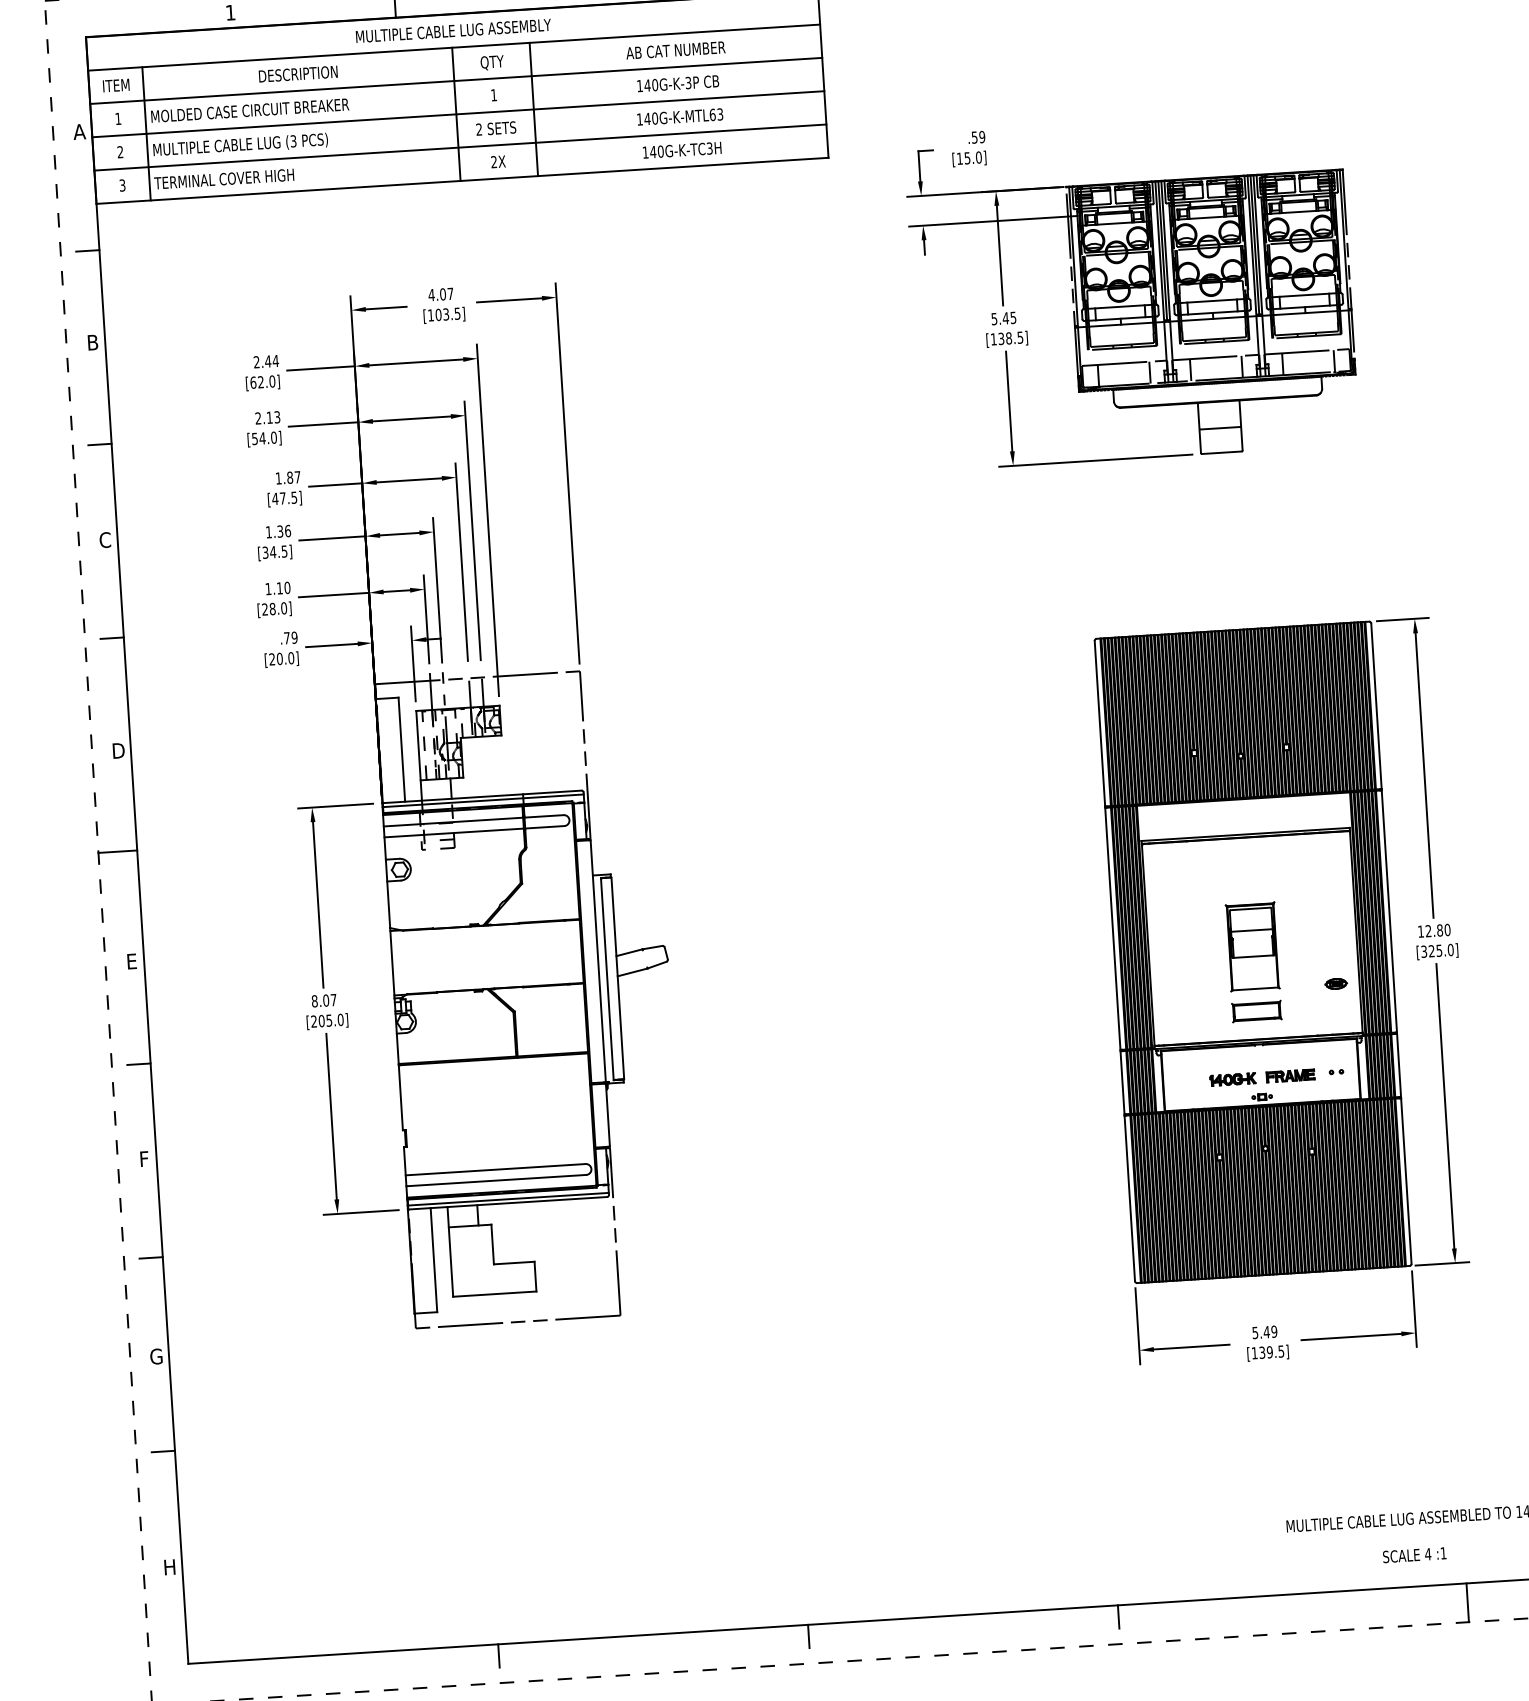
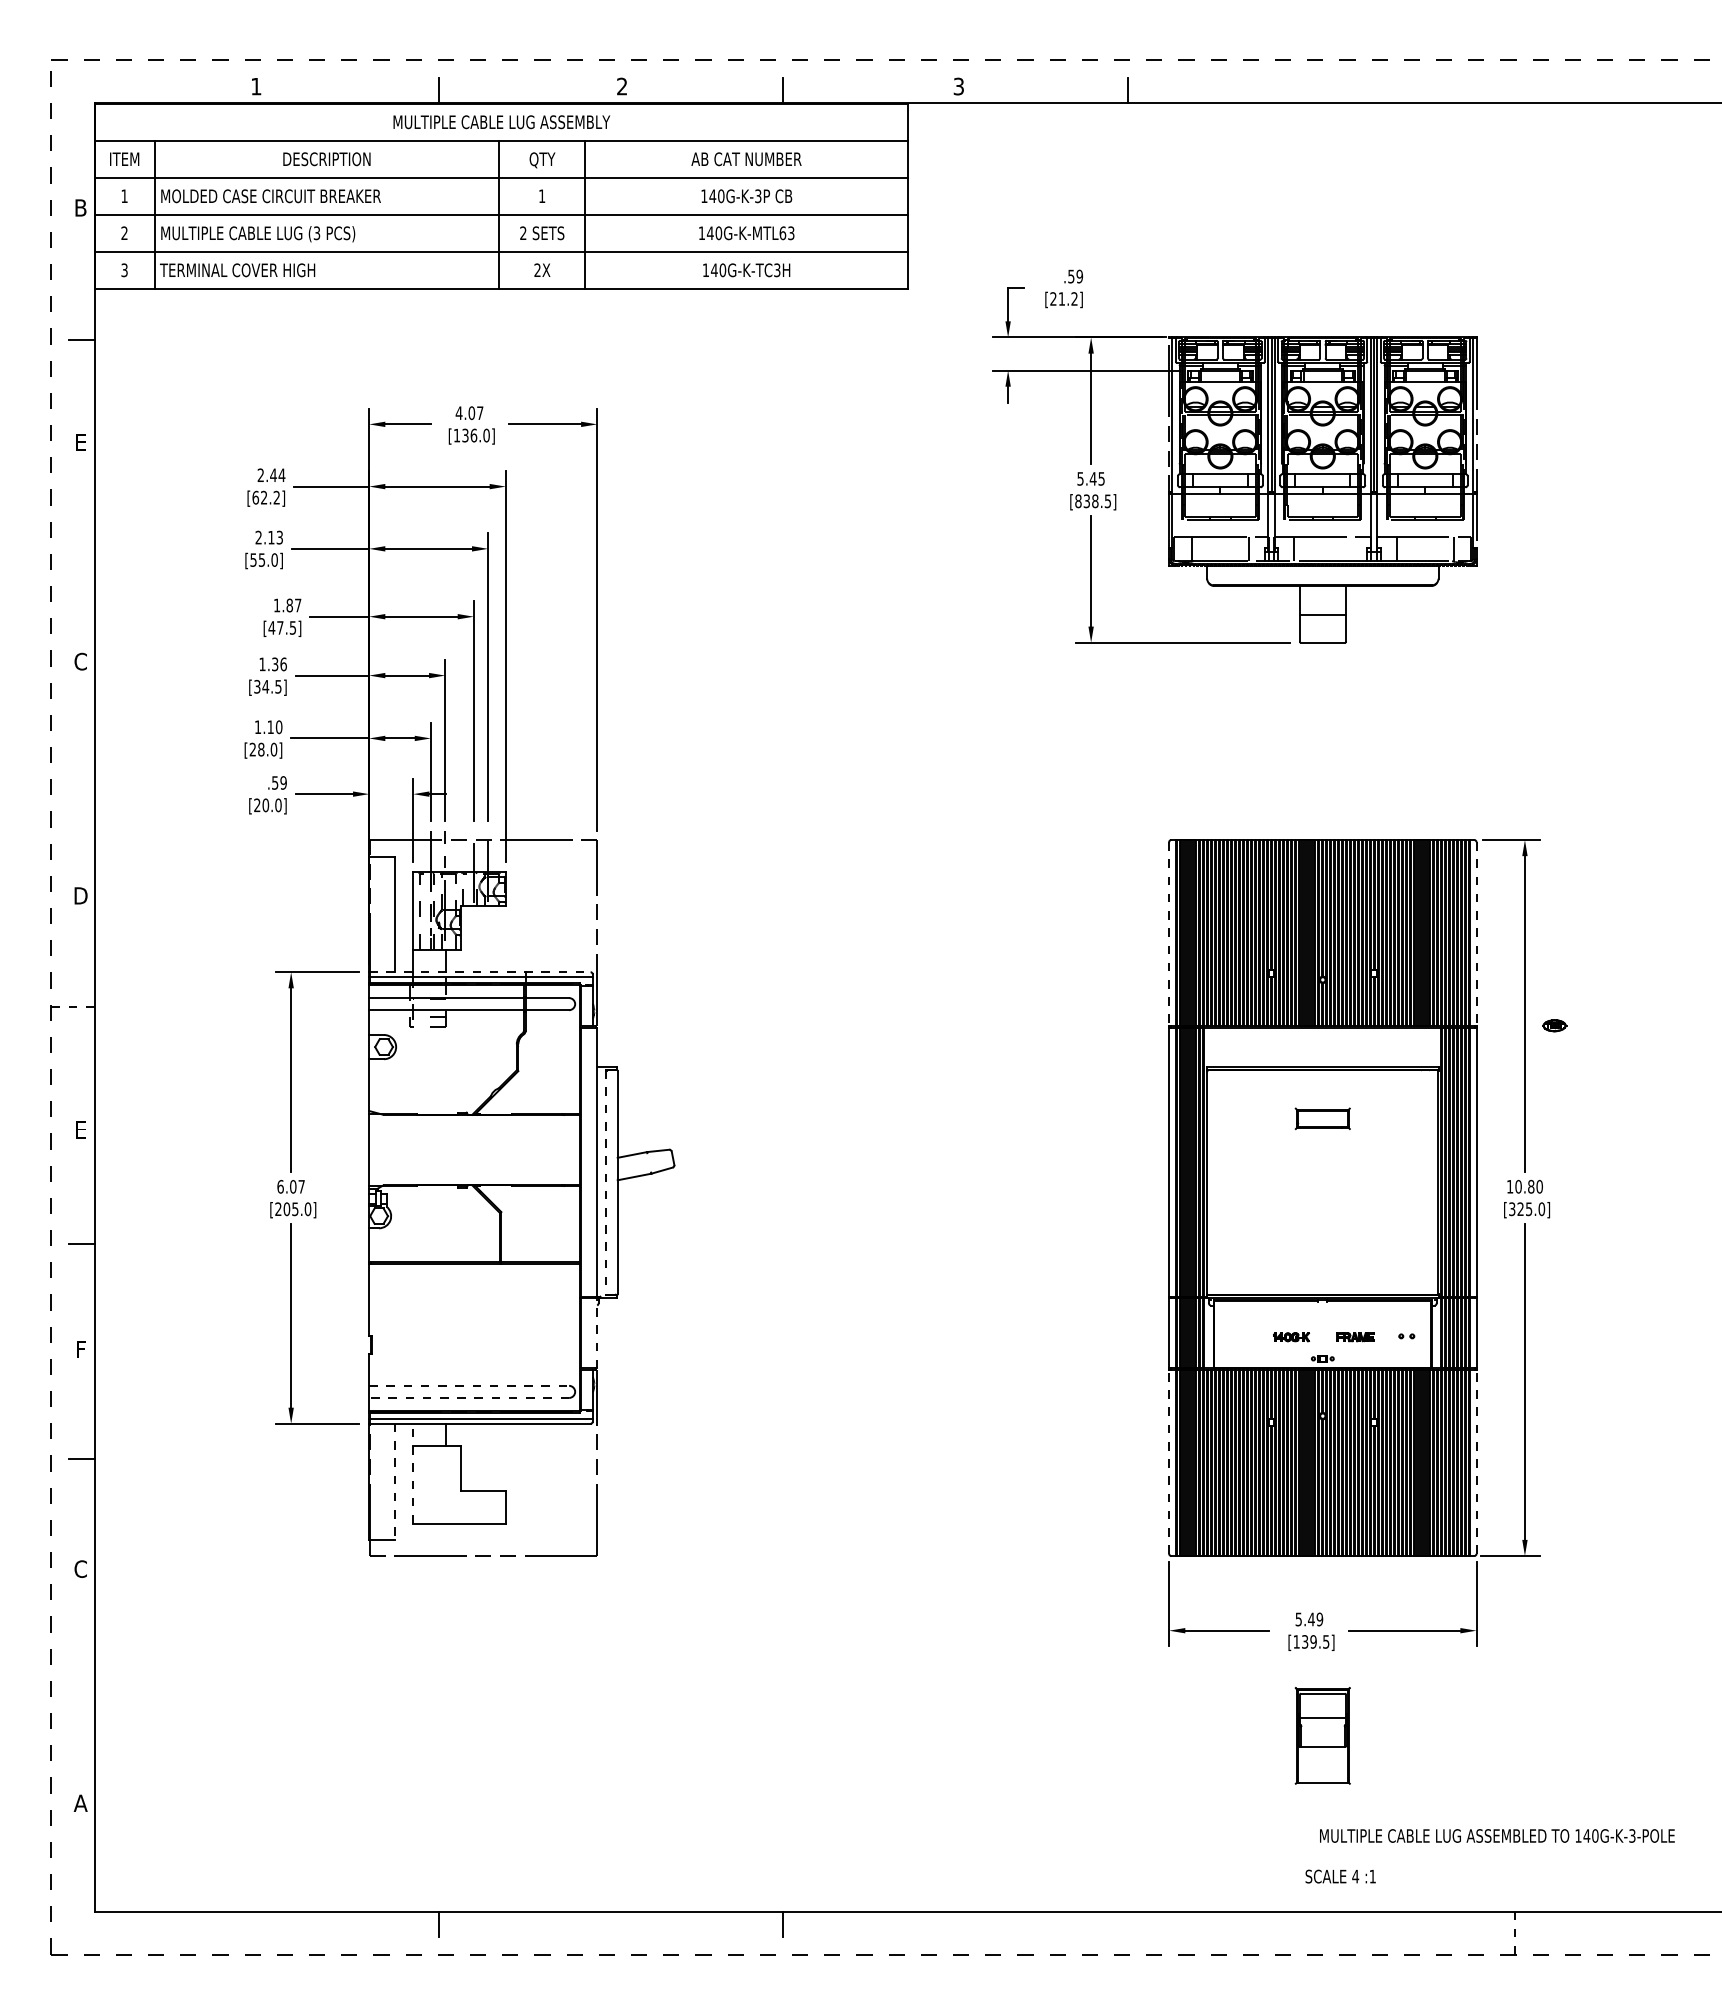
text: (79, 131) -> (80, 207), A -> B
text: (968, 157) -> (1063, 298), [15.0] -> [21.2]
text: (447, 314) -> (475, 435), [103.5] -> [136.0]
text: (993, 339) -> (1078, 501), [138.5] -> [838.5]
text: (92, 342) -> (80, 441), B -> E
line: (1242, 366) -> (1351, 548), removed
text: (272, 381) -> (276, 497), [62.0] -> [62.2]
text: (262, 437) -> (261, 559), [54.0] -> [55.0]
line: (99, 444) -> (81, 555), removed
line: (112, 637) -> (81, 770), removed
text: (287, 637) -> (275, 782), .79 -> .59
line: (1376, 706) -> (1476, 934), solid -> dashed
line: (1100, 723) -> (1169, 934), solid -> dashed
line: (481, 797) -> (479, 972), solid -> dashed
line: (118, 851) -> (73, 1007), solid -> dashed
text: (1428, 930) -> (1518, 1186), 12.80 -> 10.80
part: (1252, 946) -> (1322, 1735), moved
line: (607, 979) -> (606, 1183), solid -> dashed
part: (1336, 983) -> (1554, 1025), moved
text: (314, 1001) -> (280, 1186), 8.07 -> 6.07
part: (1256, 1011) -> (1322, 1118), moved
part: (1290, 1075) -> (1355, 1336), size x0.7
part: (1232, 1078) -> (1291, 1336), size x0.7
line: (608, 1114) -> (597, 1332), solid -> dashed
line: (495, 1169) -> (469, 1385), solid -> dashed
line: (496, 1180) -> (469, 1397), solid -> dashed
line: (1406, 1180) -> (1476, 1461), solid -> dashed
line: (1130, 1198) -> (1169, 1461), solid -> dashed
line: (450, 1251) -> (413, 1473), solid -> dashed
line: (433, 1259) -> (394, 1481), solid -> dashed
text: (156, 1356) -> (80, 1568), G -> C
line: (163, 1451) -> (81, 1674), removed
text: (1414, 1555) -> (1340, 1876), moved
text: (169, 1566) -> (80, 1802), H -> A
line: (1468, 1603) -> (1515, 1933), solid -> dashed
line: (1118, 1617) -> (1127, 1924), removed

